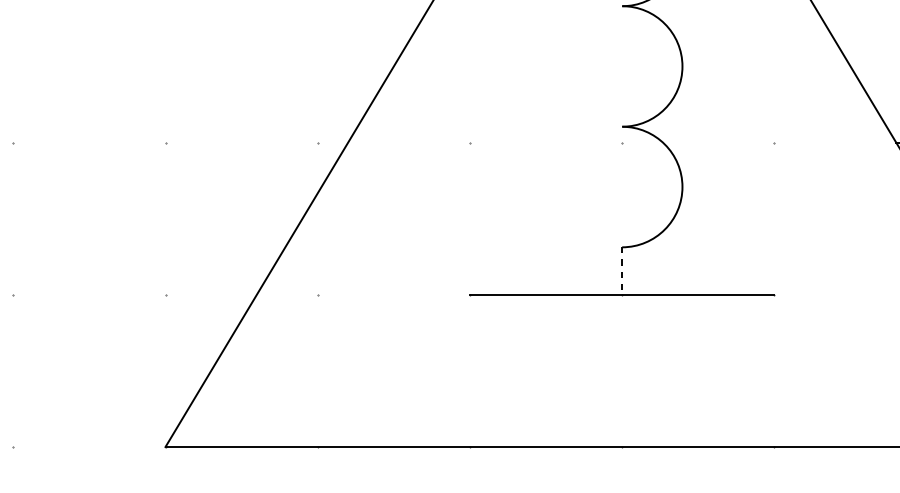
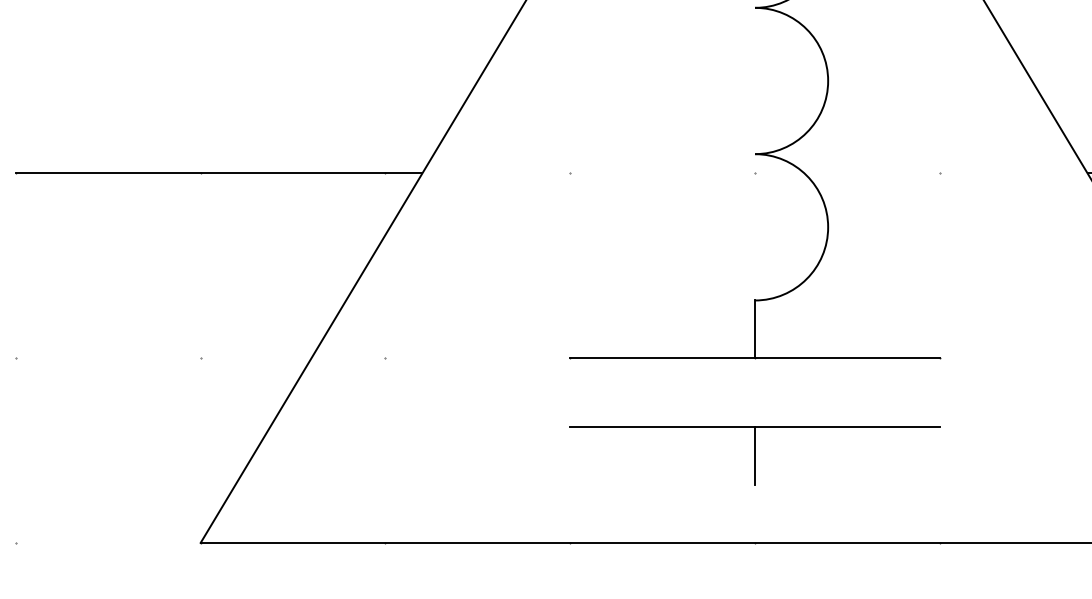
line: (180, 142) -> (218, 173), added
line: (622, 271) -> (755, 329), dashed -> solid
part: (621, 375) -> (754, 455), added

